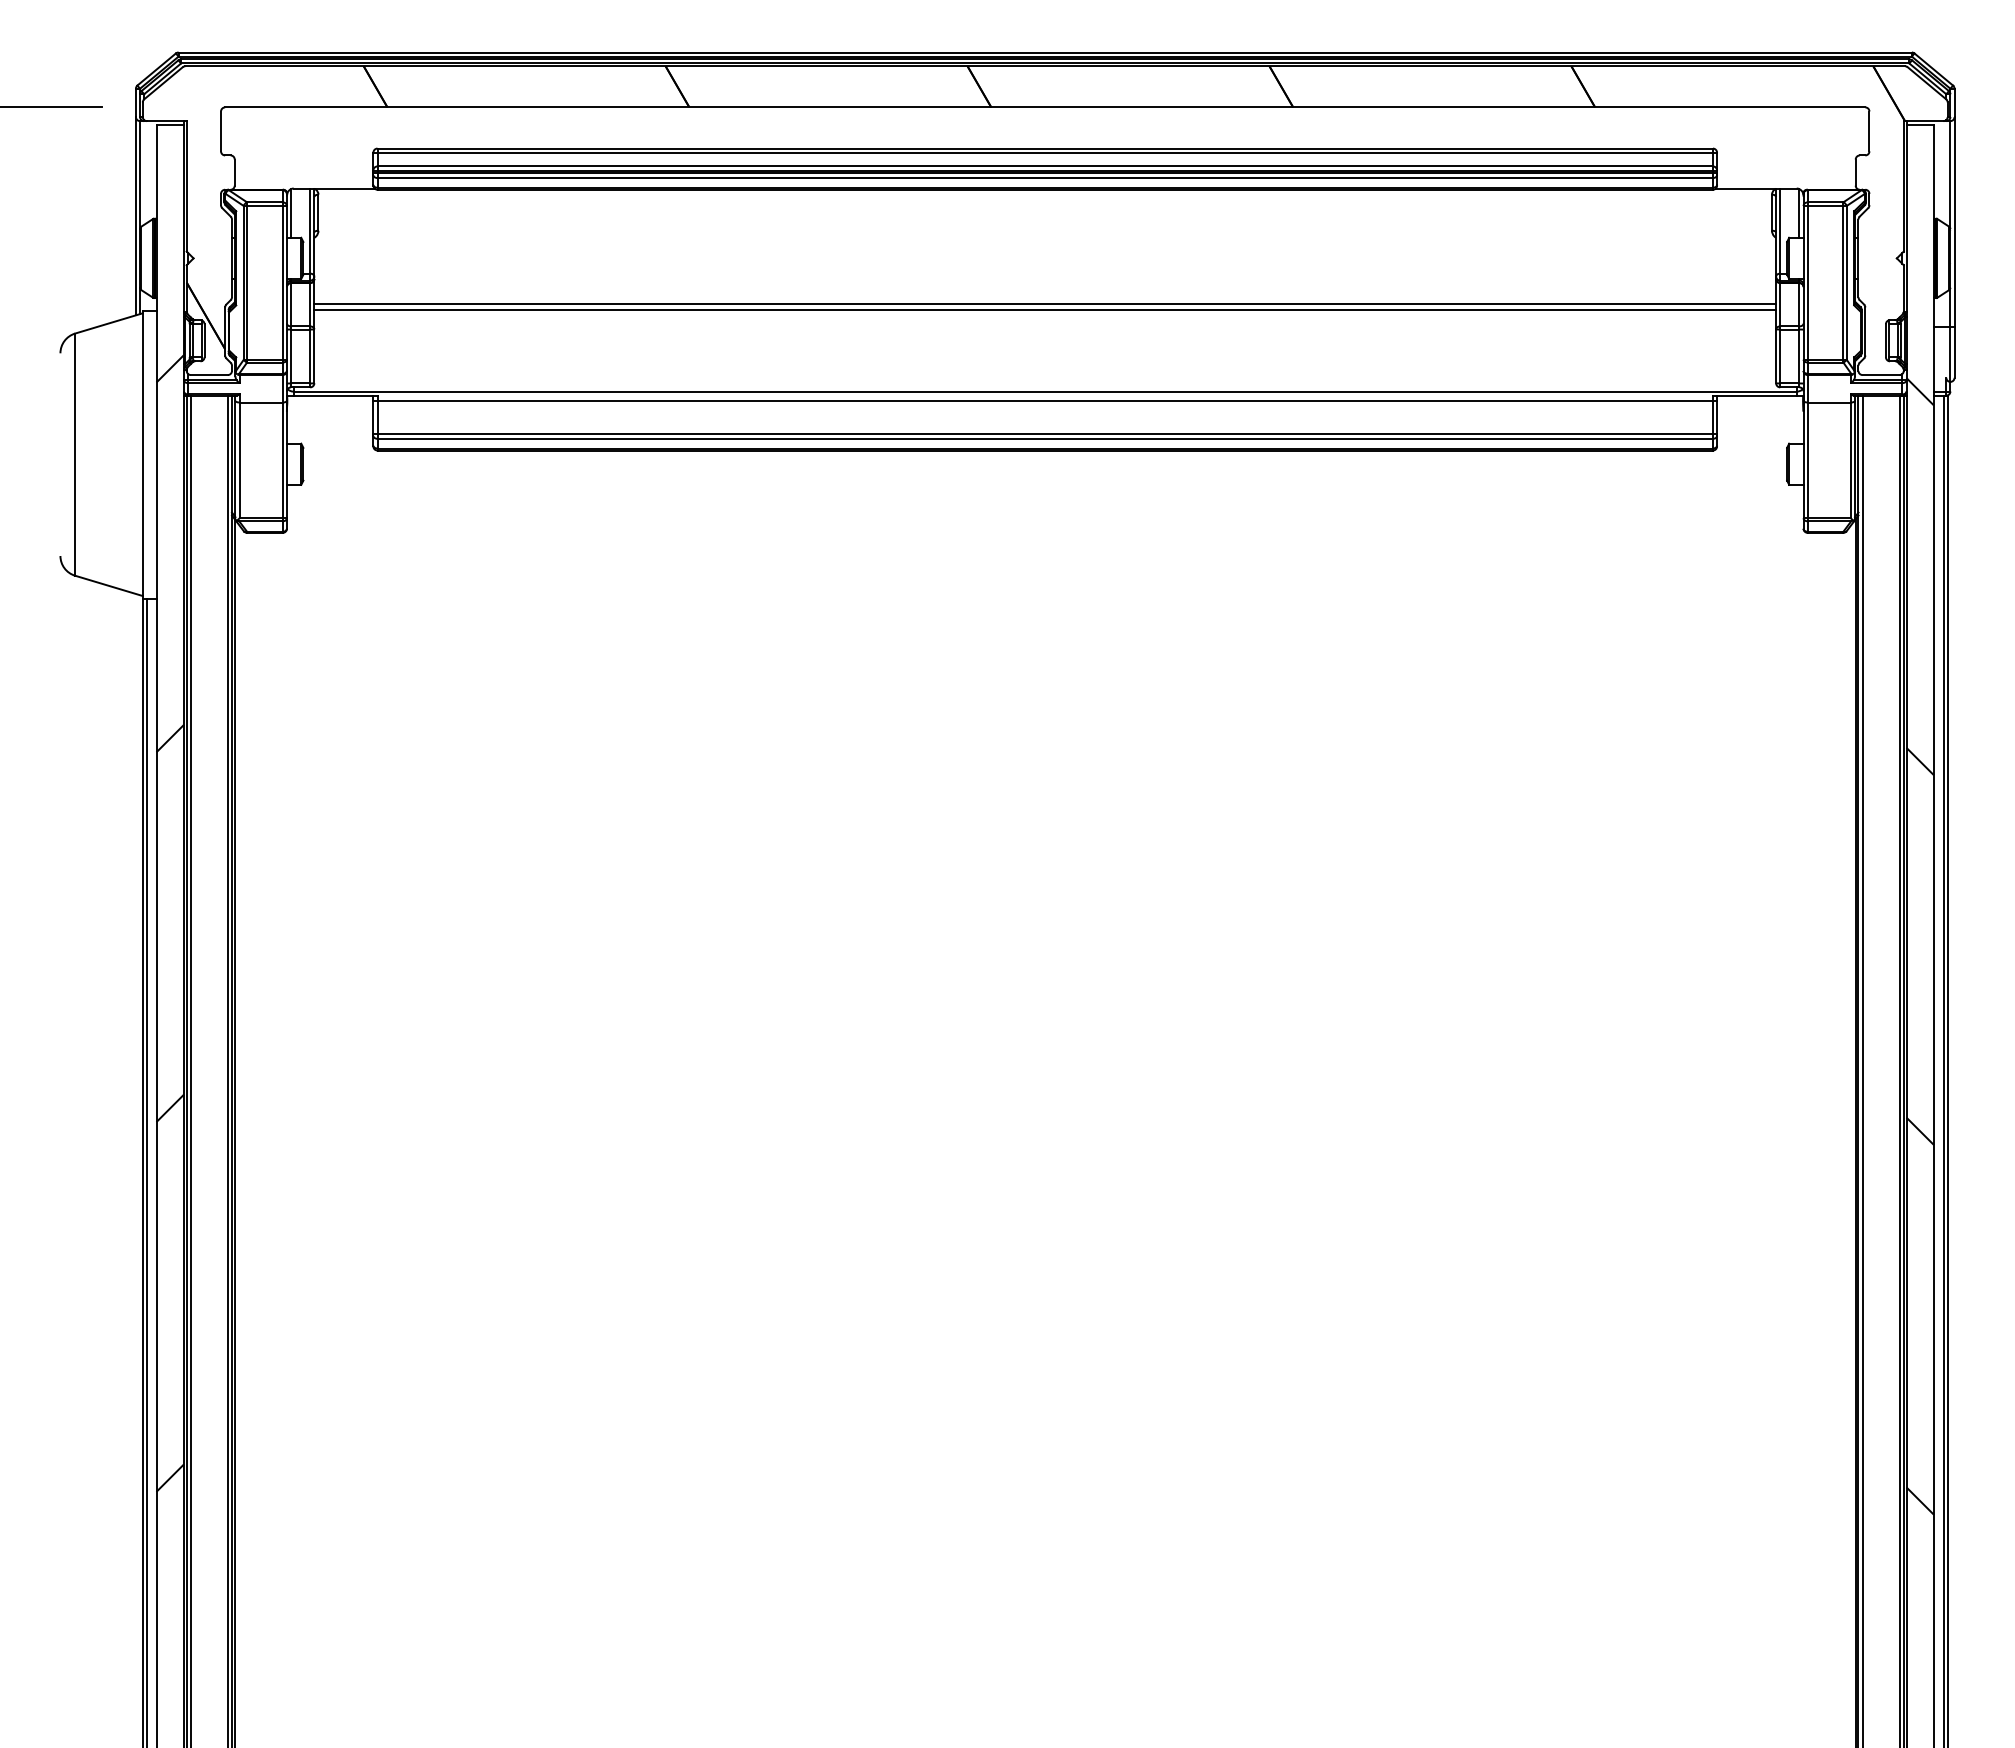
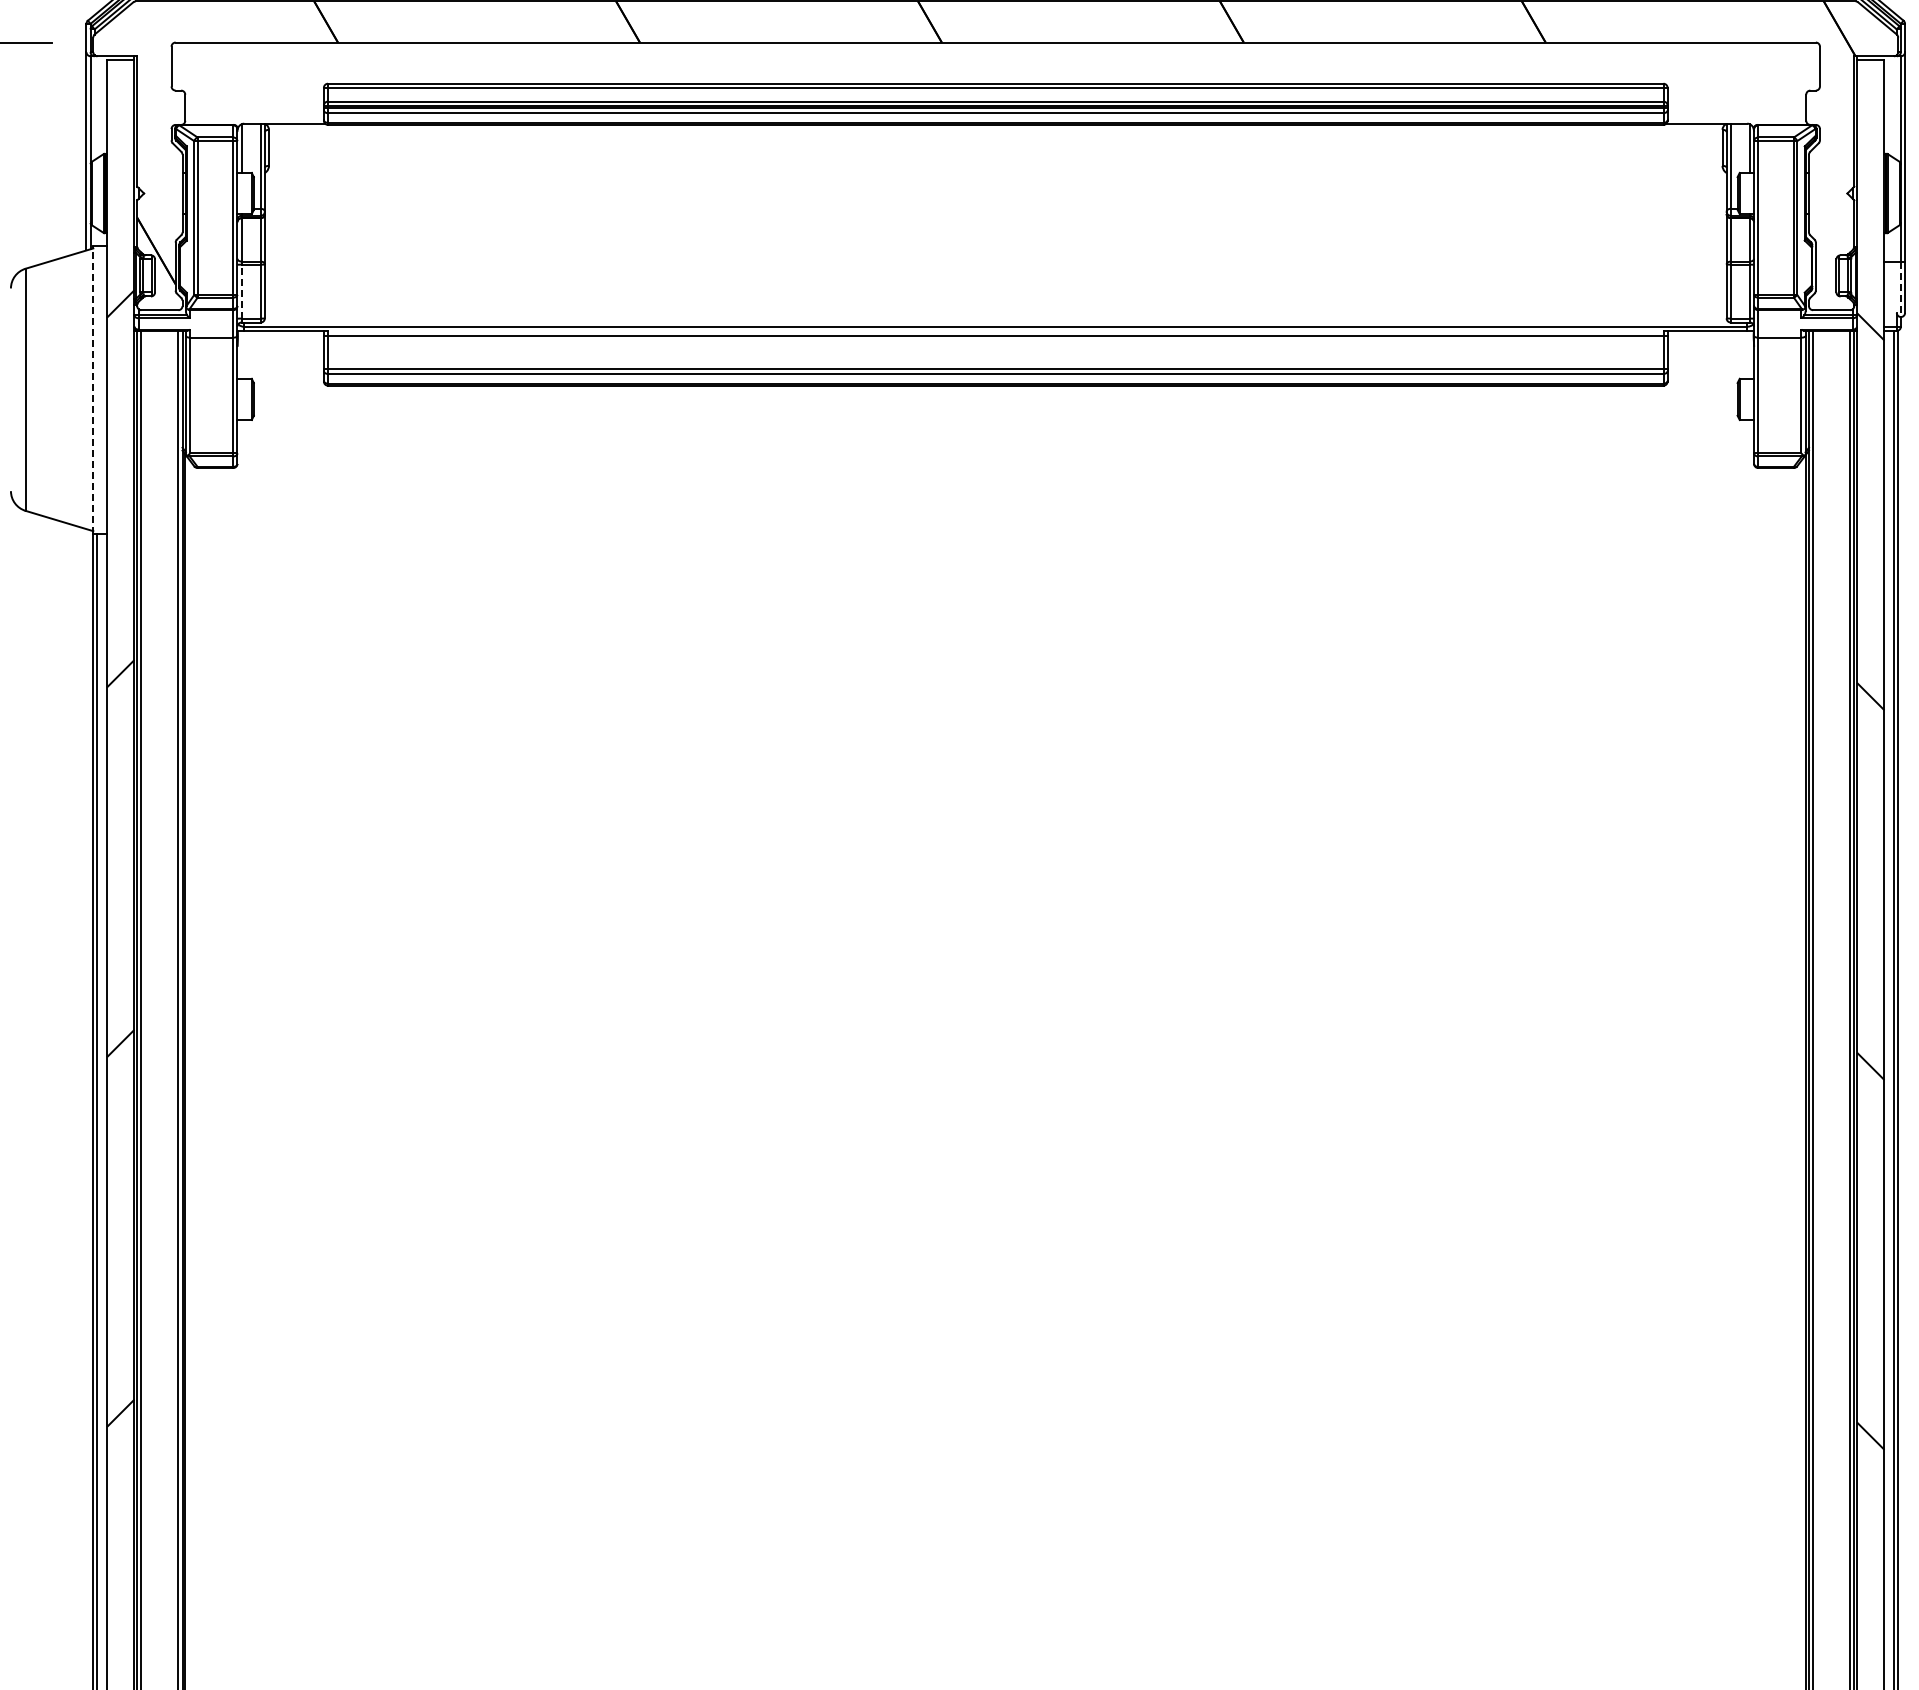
line: (1045, 304) -> (996, 239), removed
line: (1045, 309) -> (996, 244), removed
line: (1950, 354) -> (1901, 289), solid -> dashed
line: (291, 356) -> (242, 291), solid -> dashed
line: (142, 454) -> (93, 389), solid -> dashed

